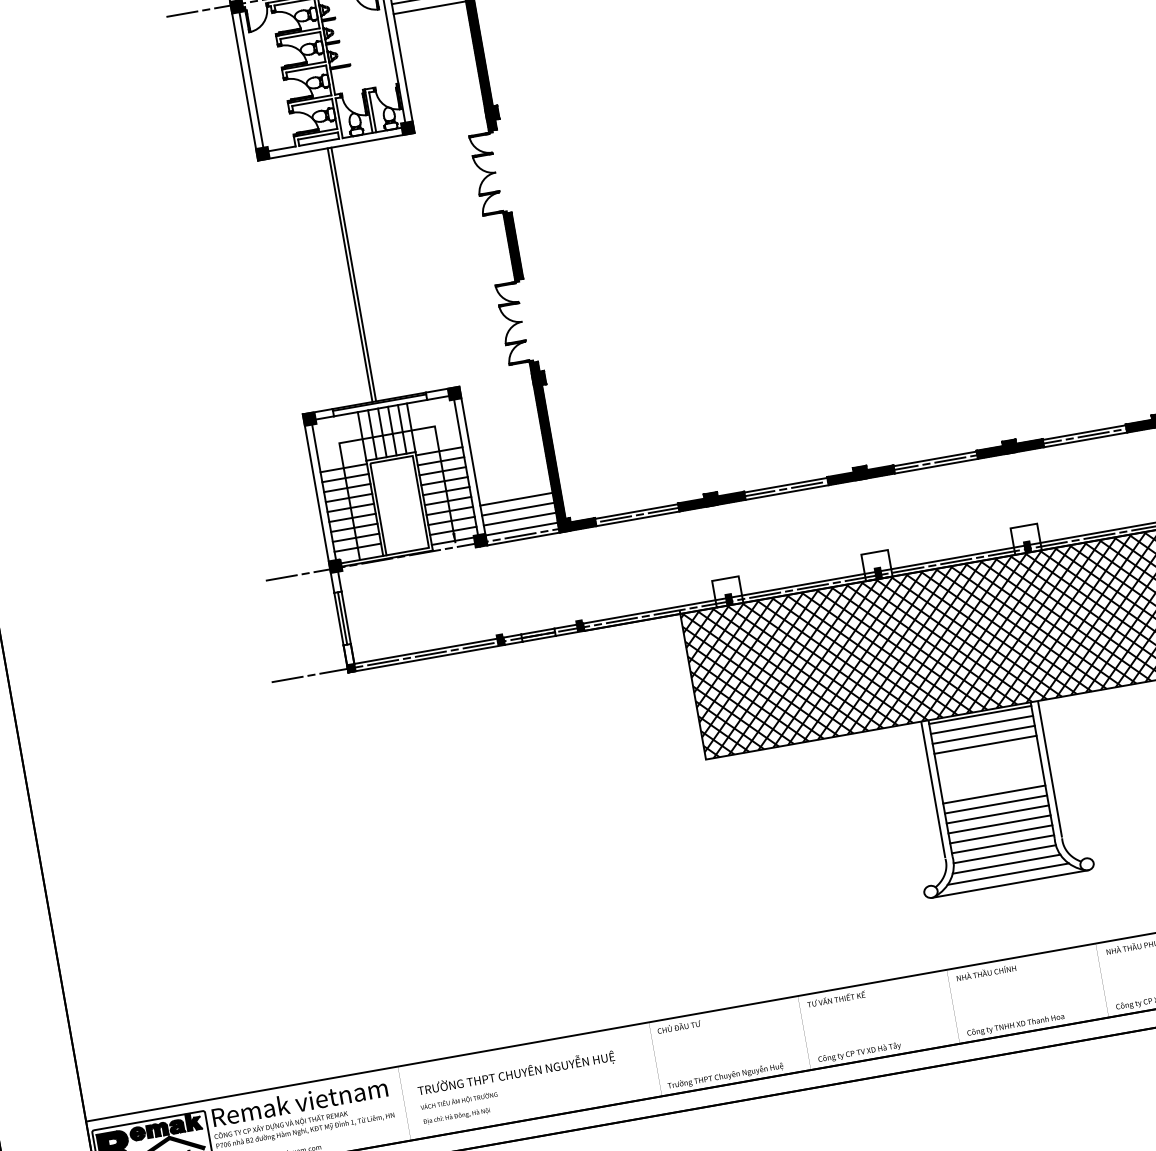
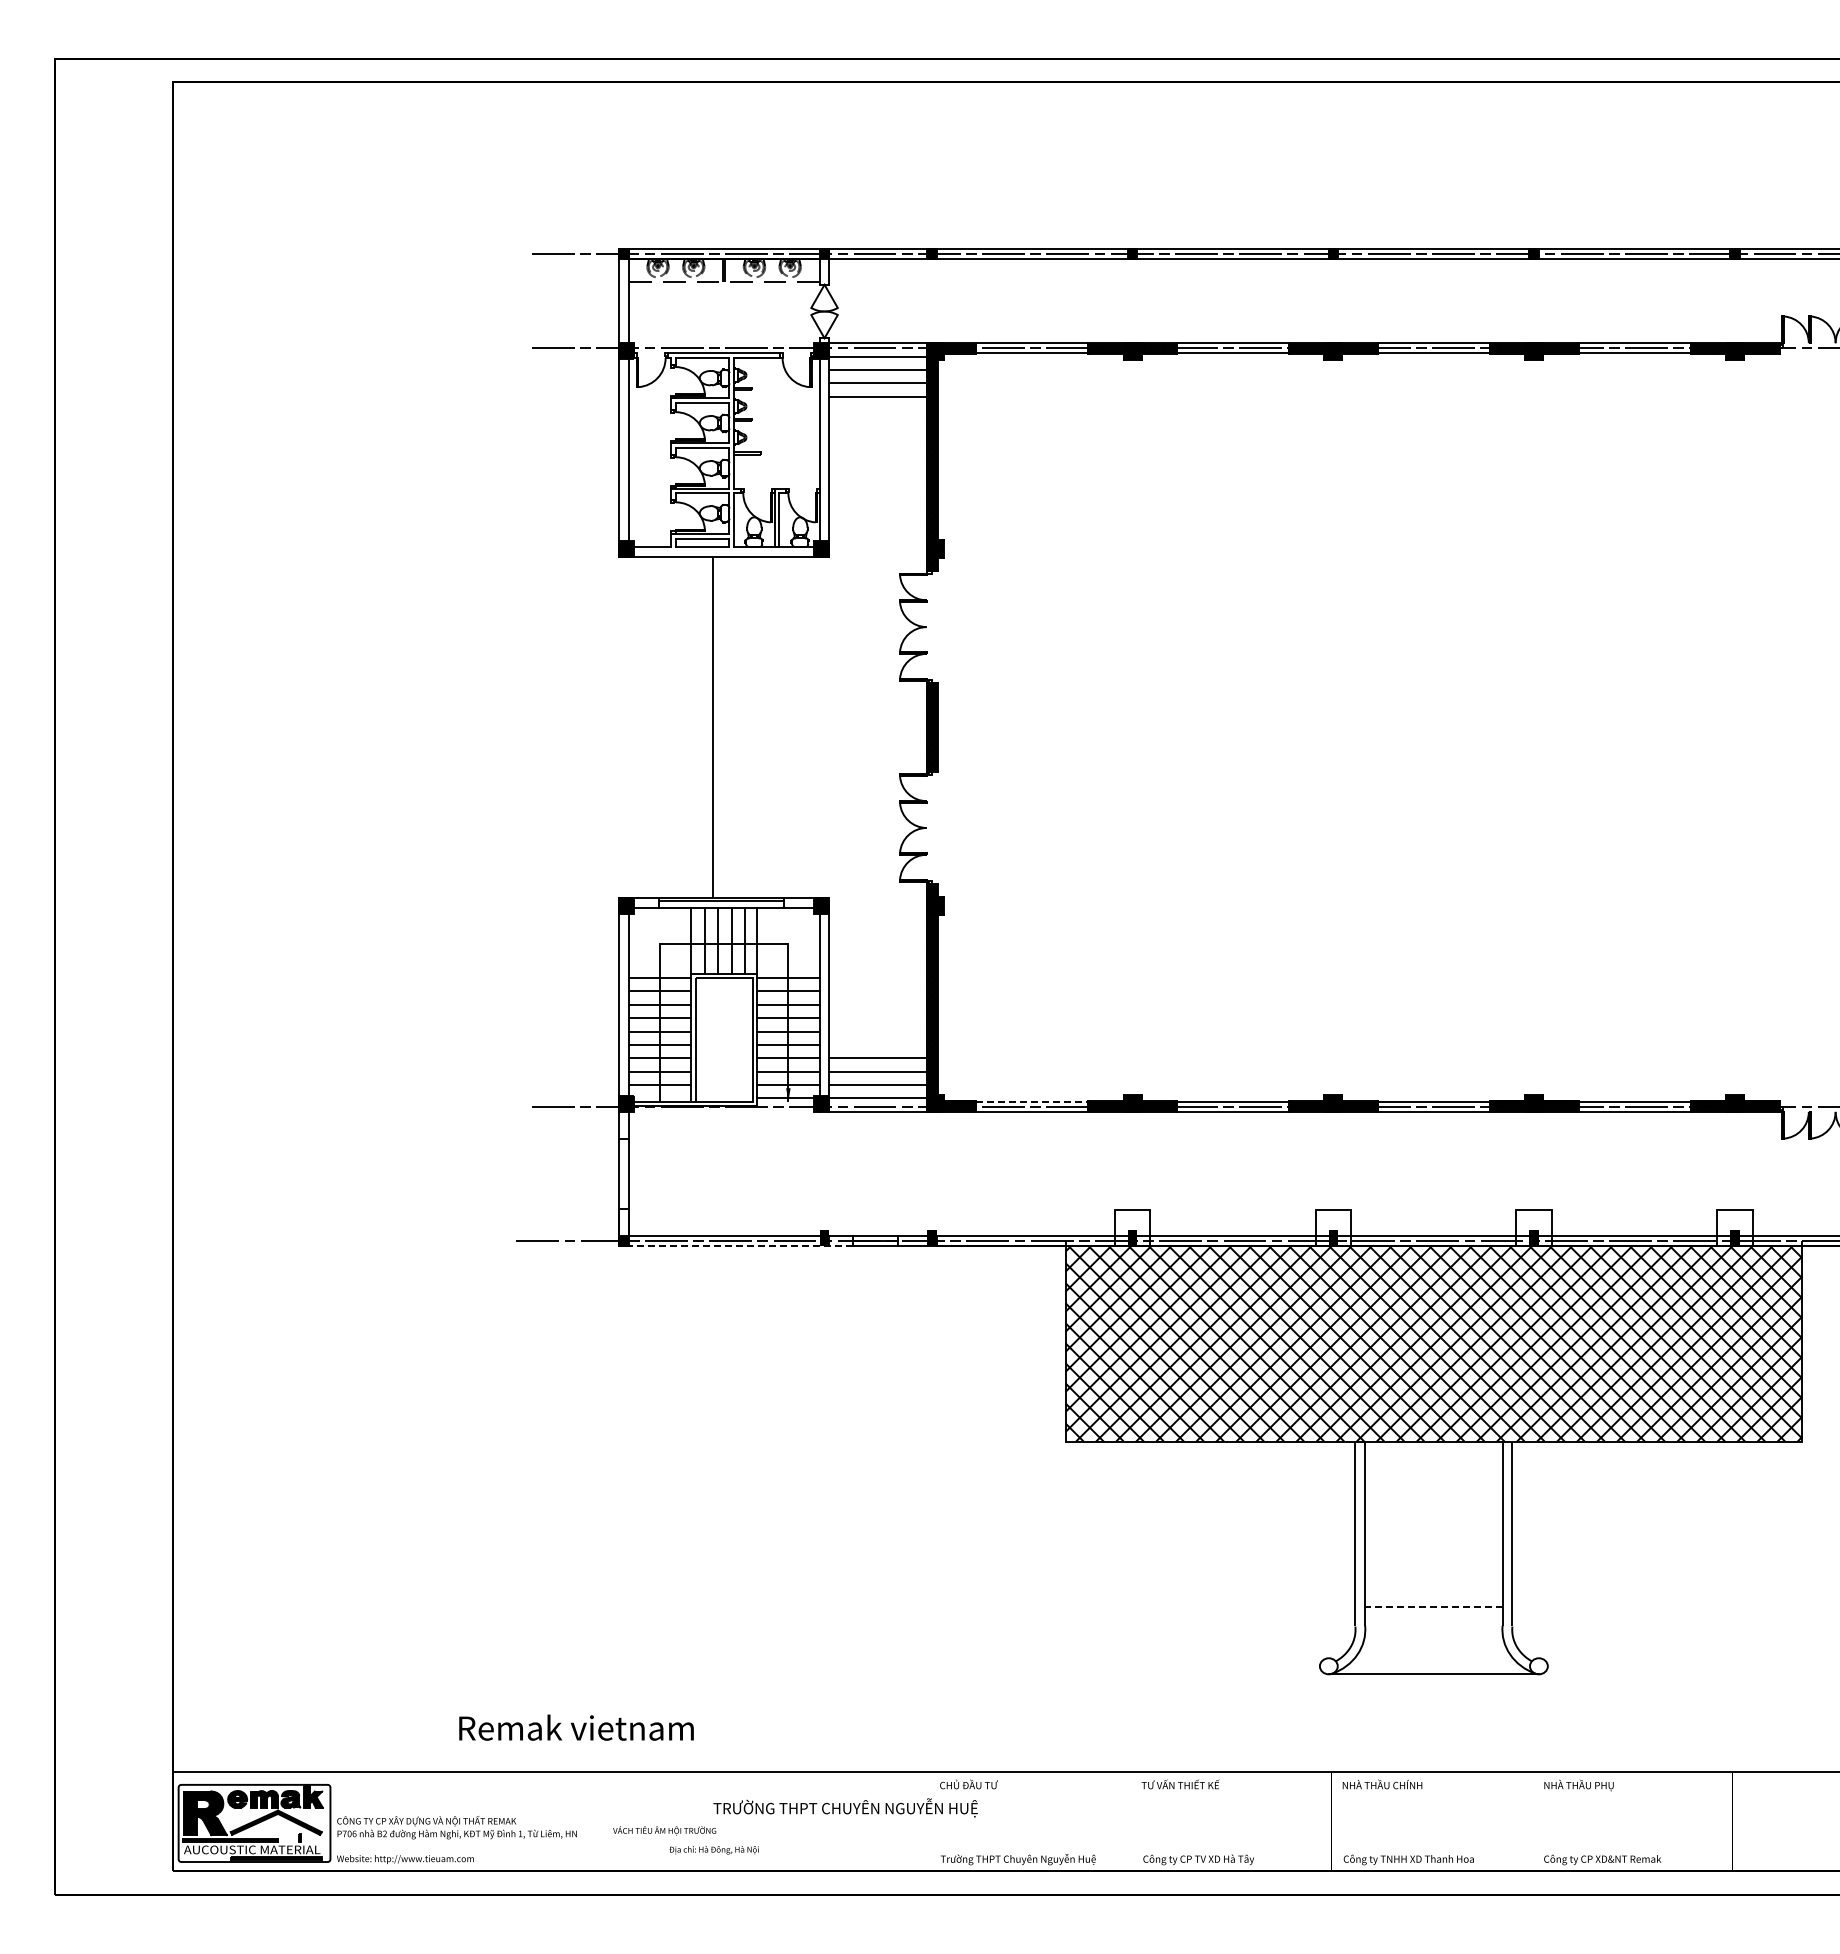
line: (353, 274) -> (717, 727), removed
line: (636, 511) -> (1032, 1102), solid -> dashed
line: (342, 618) -> (623, 1173), removed
line: (435, 656) -> (735, 1245), solid -> dashed
line: (979, 714) -> (1433, 1446), removed
line: (981, 725) -> (1433, 1460), removed
line: (983, 734) -> (1433, 1473), removed
line: (985, 744) -> (1433, 1486), removed
line: (993, 794) -> (1433, 1553), removed
line: (995, 804) -> (1433, 1567), removed
line: (997, 814) -> (1433, 1580), removed
line: (999, 824) -> (1433, 1593), removed
line: (1001, 834) -> (1433, 1607), solid -> dashed
line: (1002, 844) -> (1433, 1620), removed
line: (1004, 854) -> (1433, 1634), removed
line: (1006, 864) -> (1433, 1647), removed
line: (1007, 873) -> (1433, 1660), removed
text: (516, 1073) -> (845, 1807), moved
text: (299, 1102) -> (576, 1727), moved
text: (456, 1116) -> (713, 1850), moved

